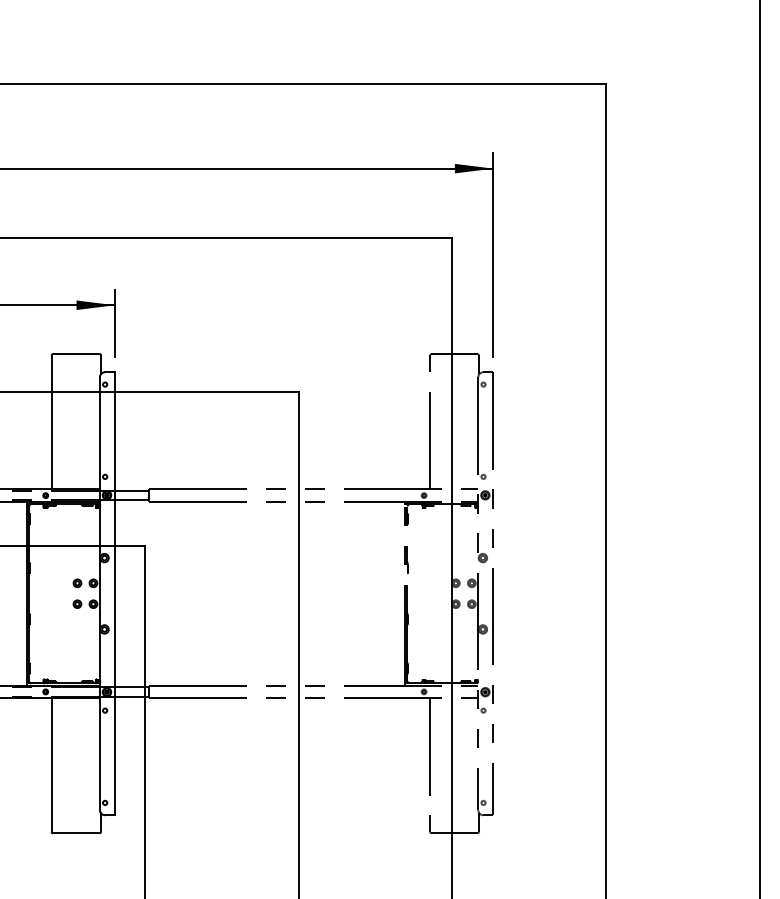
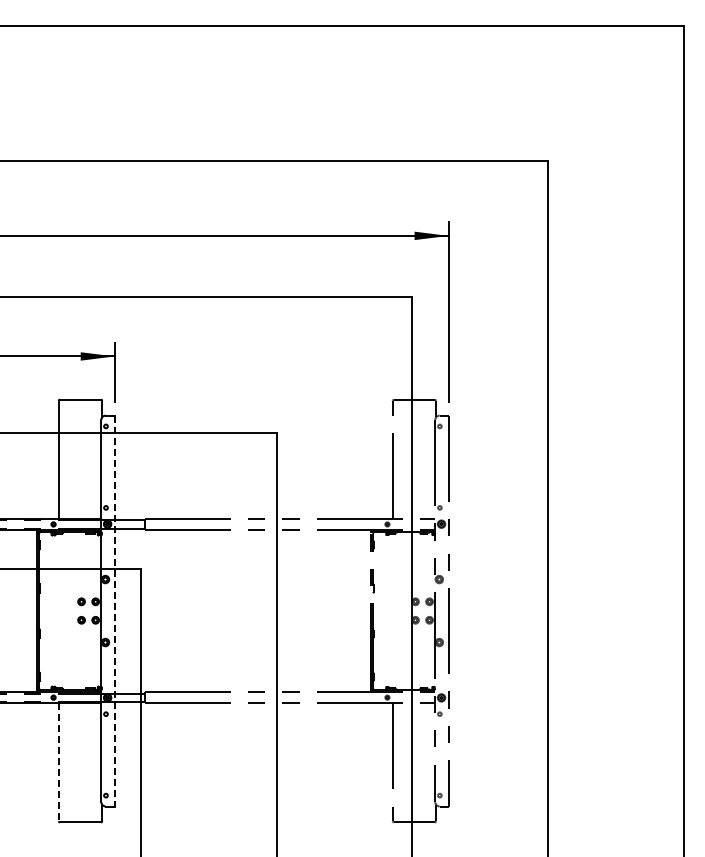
line: (114, 594) -> (114, 611), solid -> dashed
line: (51, 765) -> (58, 762), solid -> dashed

